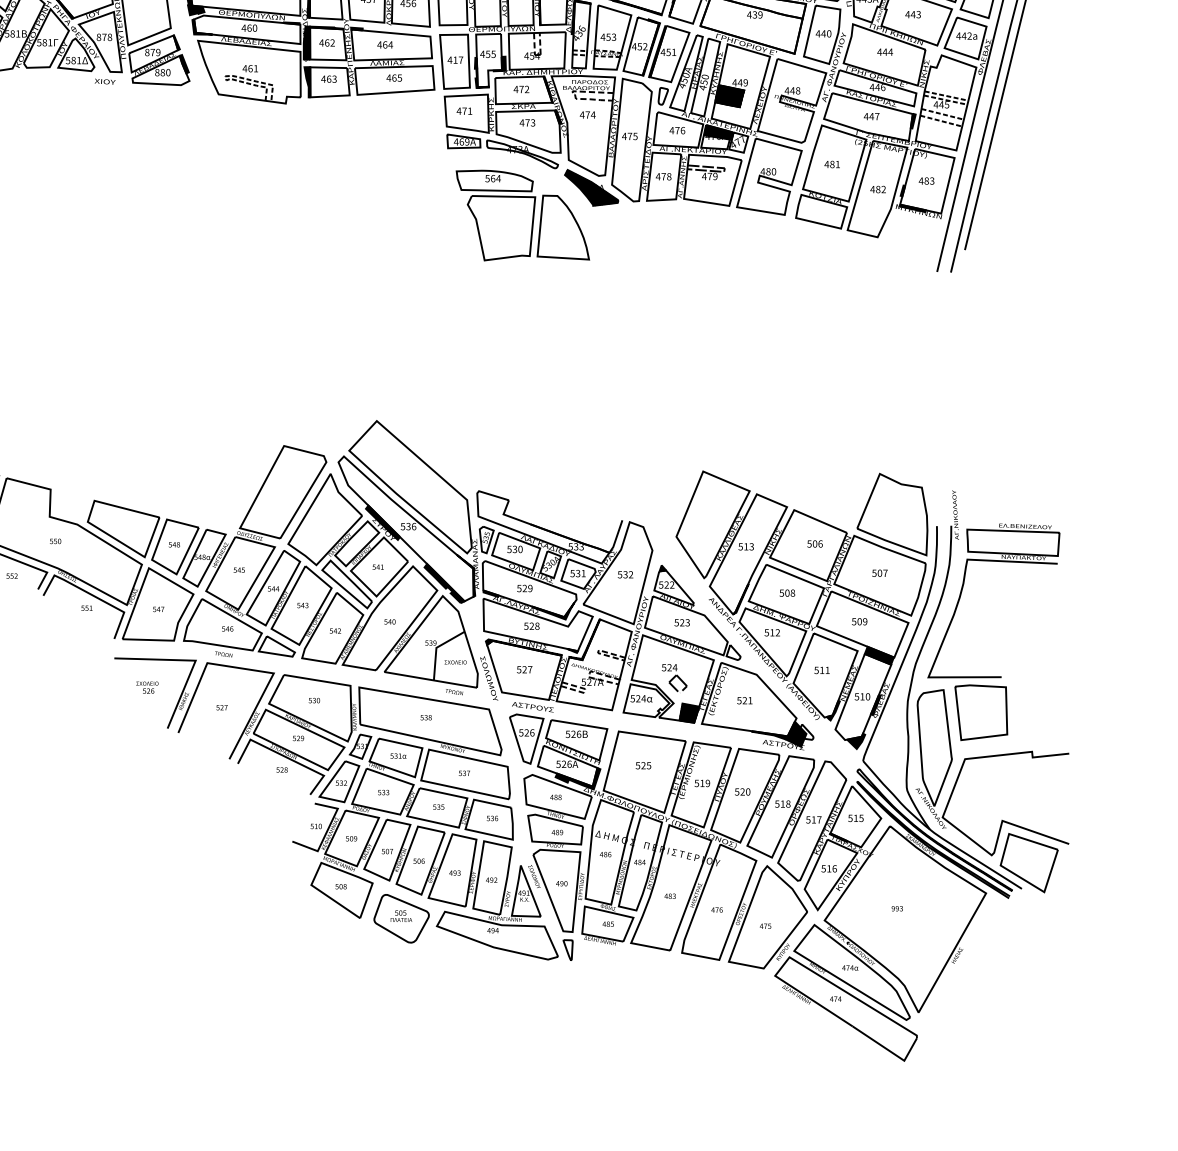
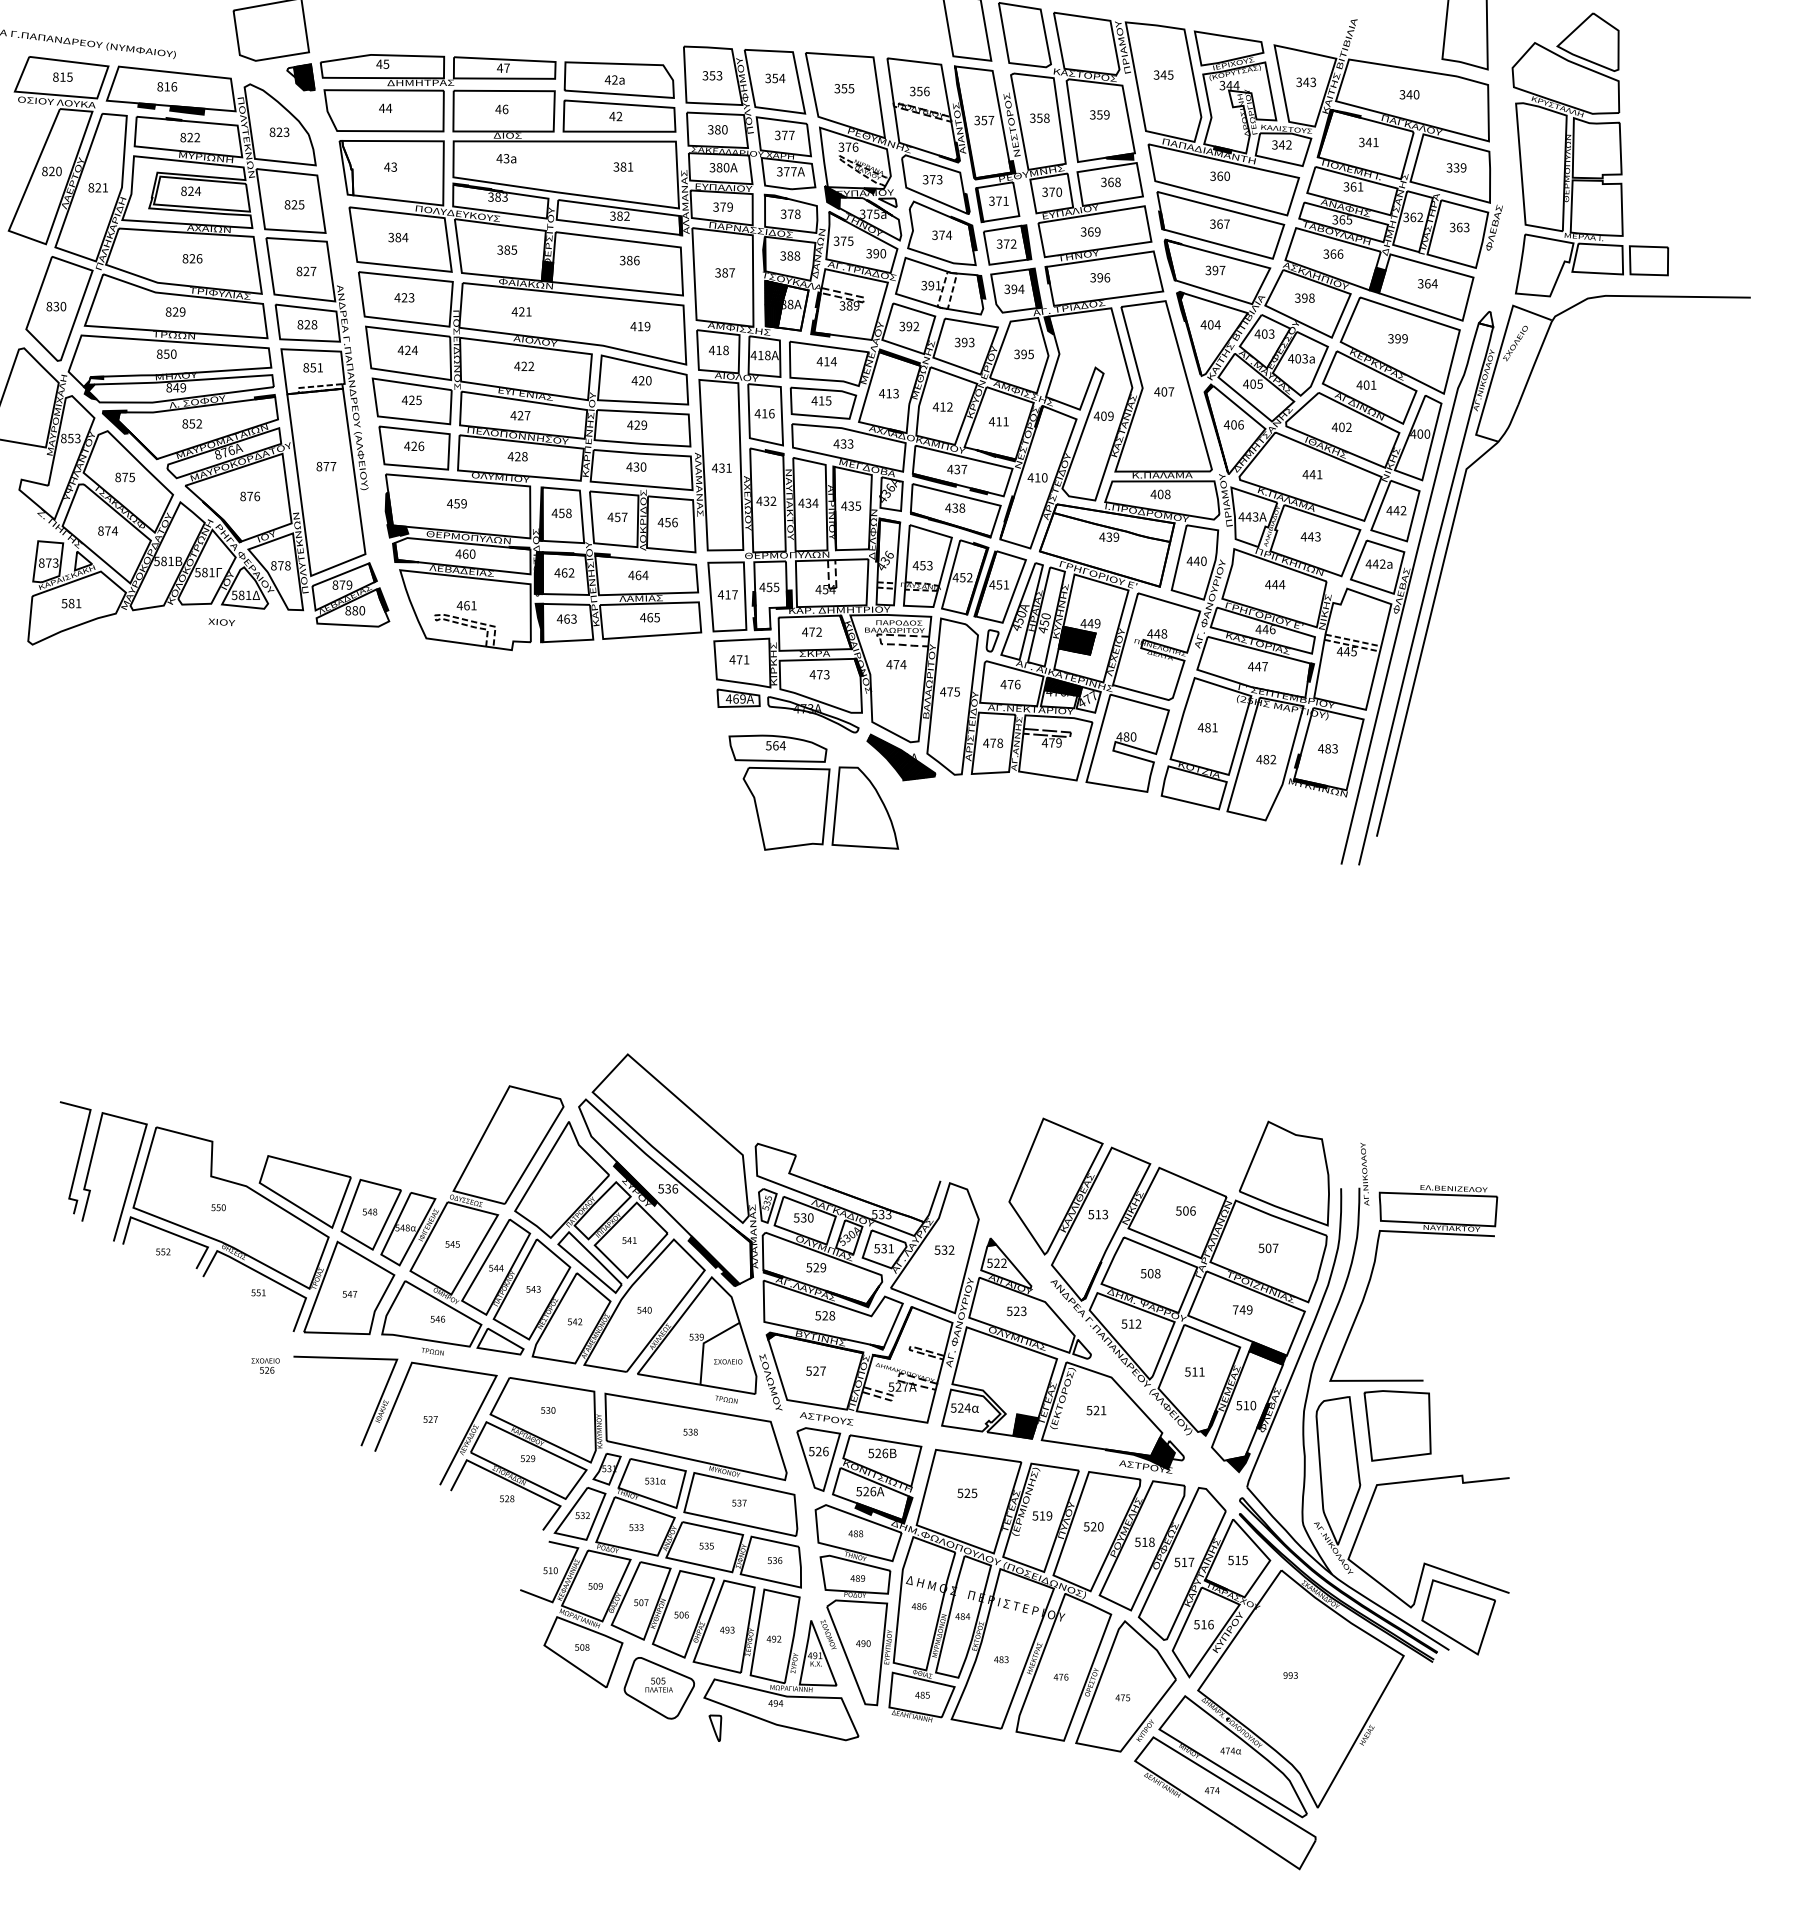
text: (104, 81) -> (221, 621), moved
line: (942, 114) -> (1348, 663), removed
line: (941, 121) -> (1346, 672), removed
text: (856, 621) -> (1238, 1309), 509 -> 749
part: (674, 677) -> (1006, 1381), removed
text: (147, 687) -> (265, 1365), moved
part: (568, 949) -> (715, 1727), moved

